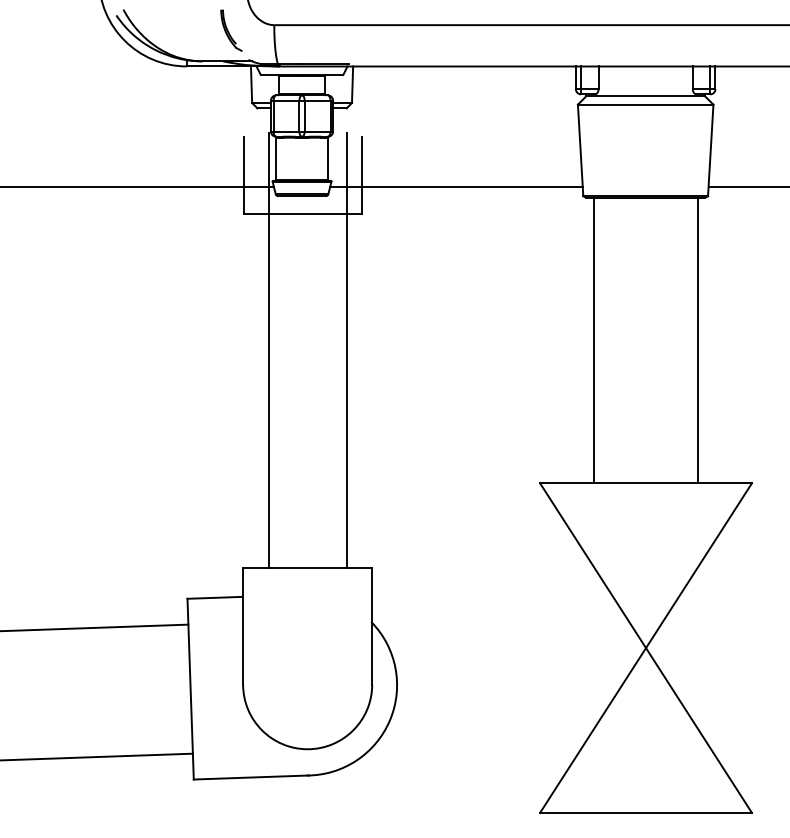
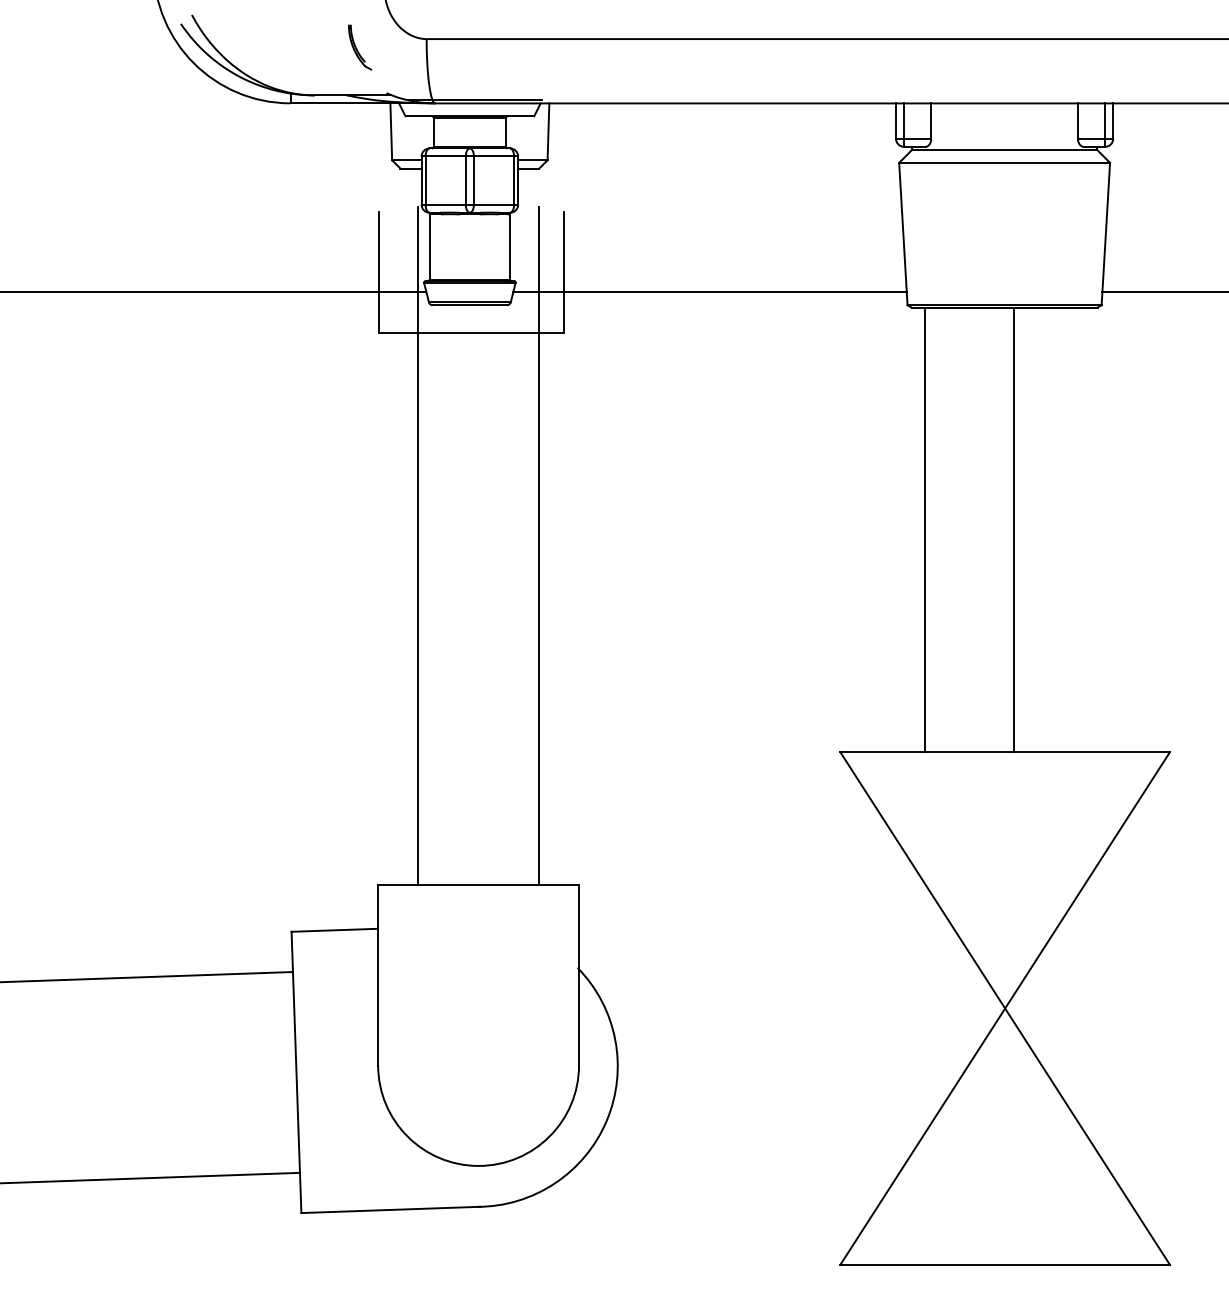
part: (231, 30) -> (360, 47), size x0.7
line: (697, 340) -> (1013, 529), moved

